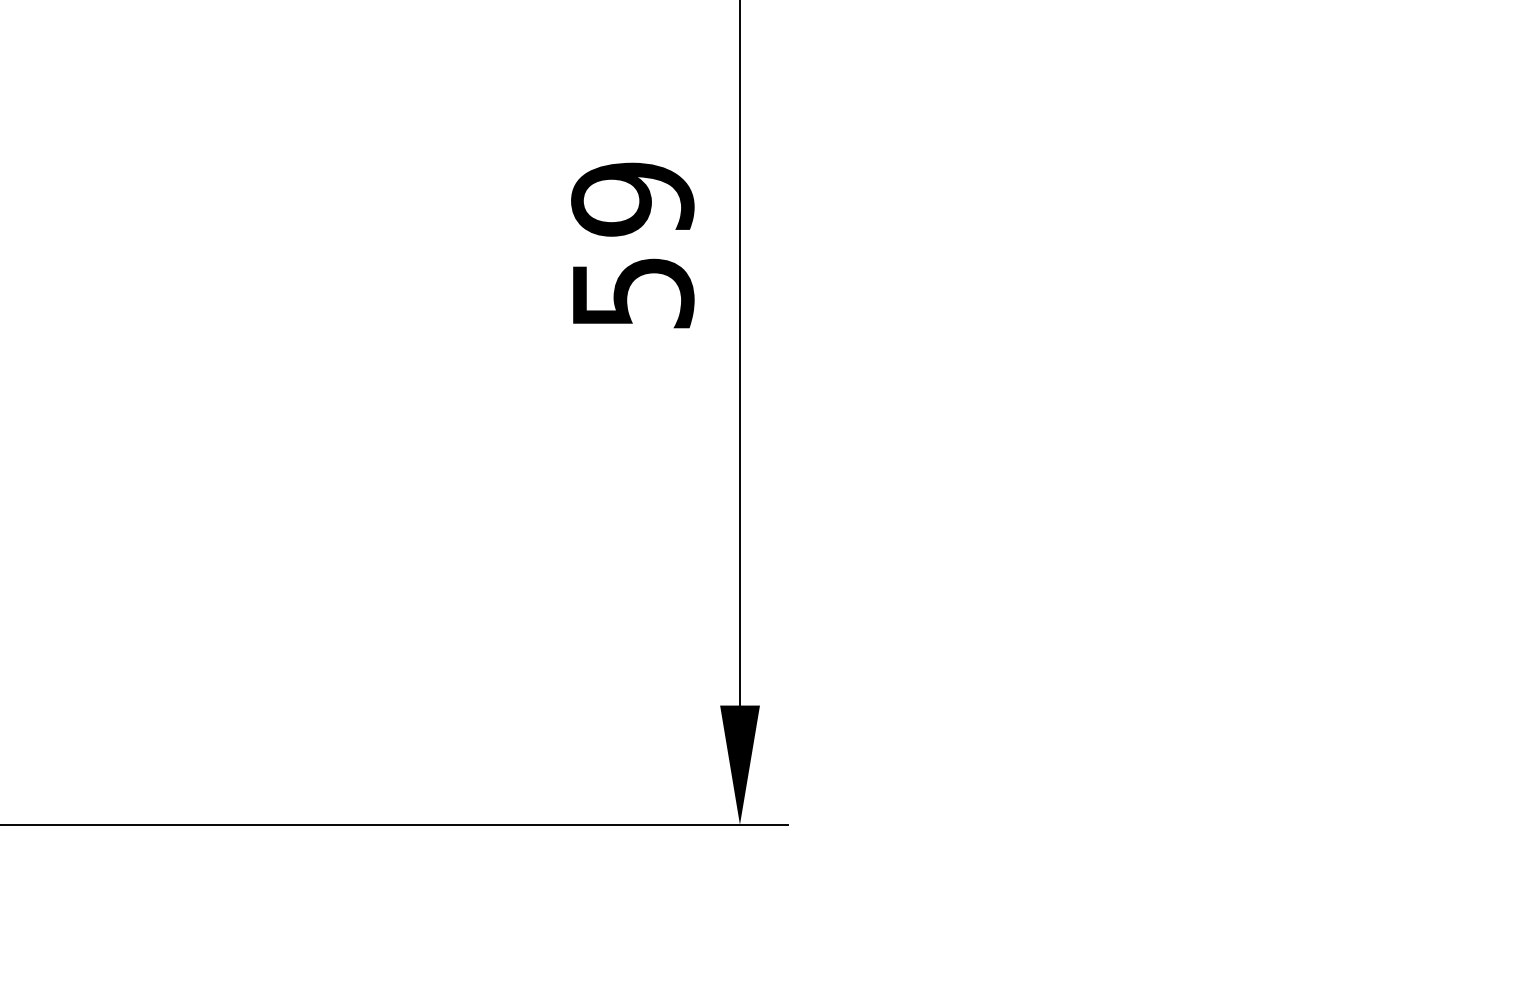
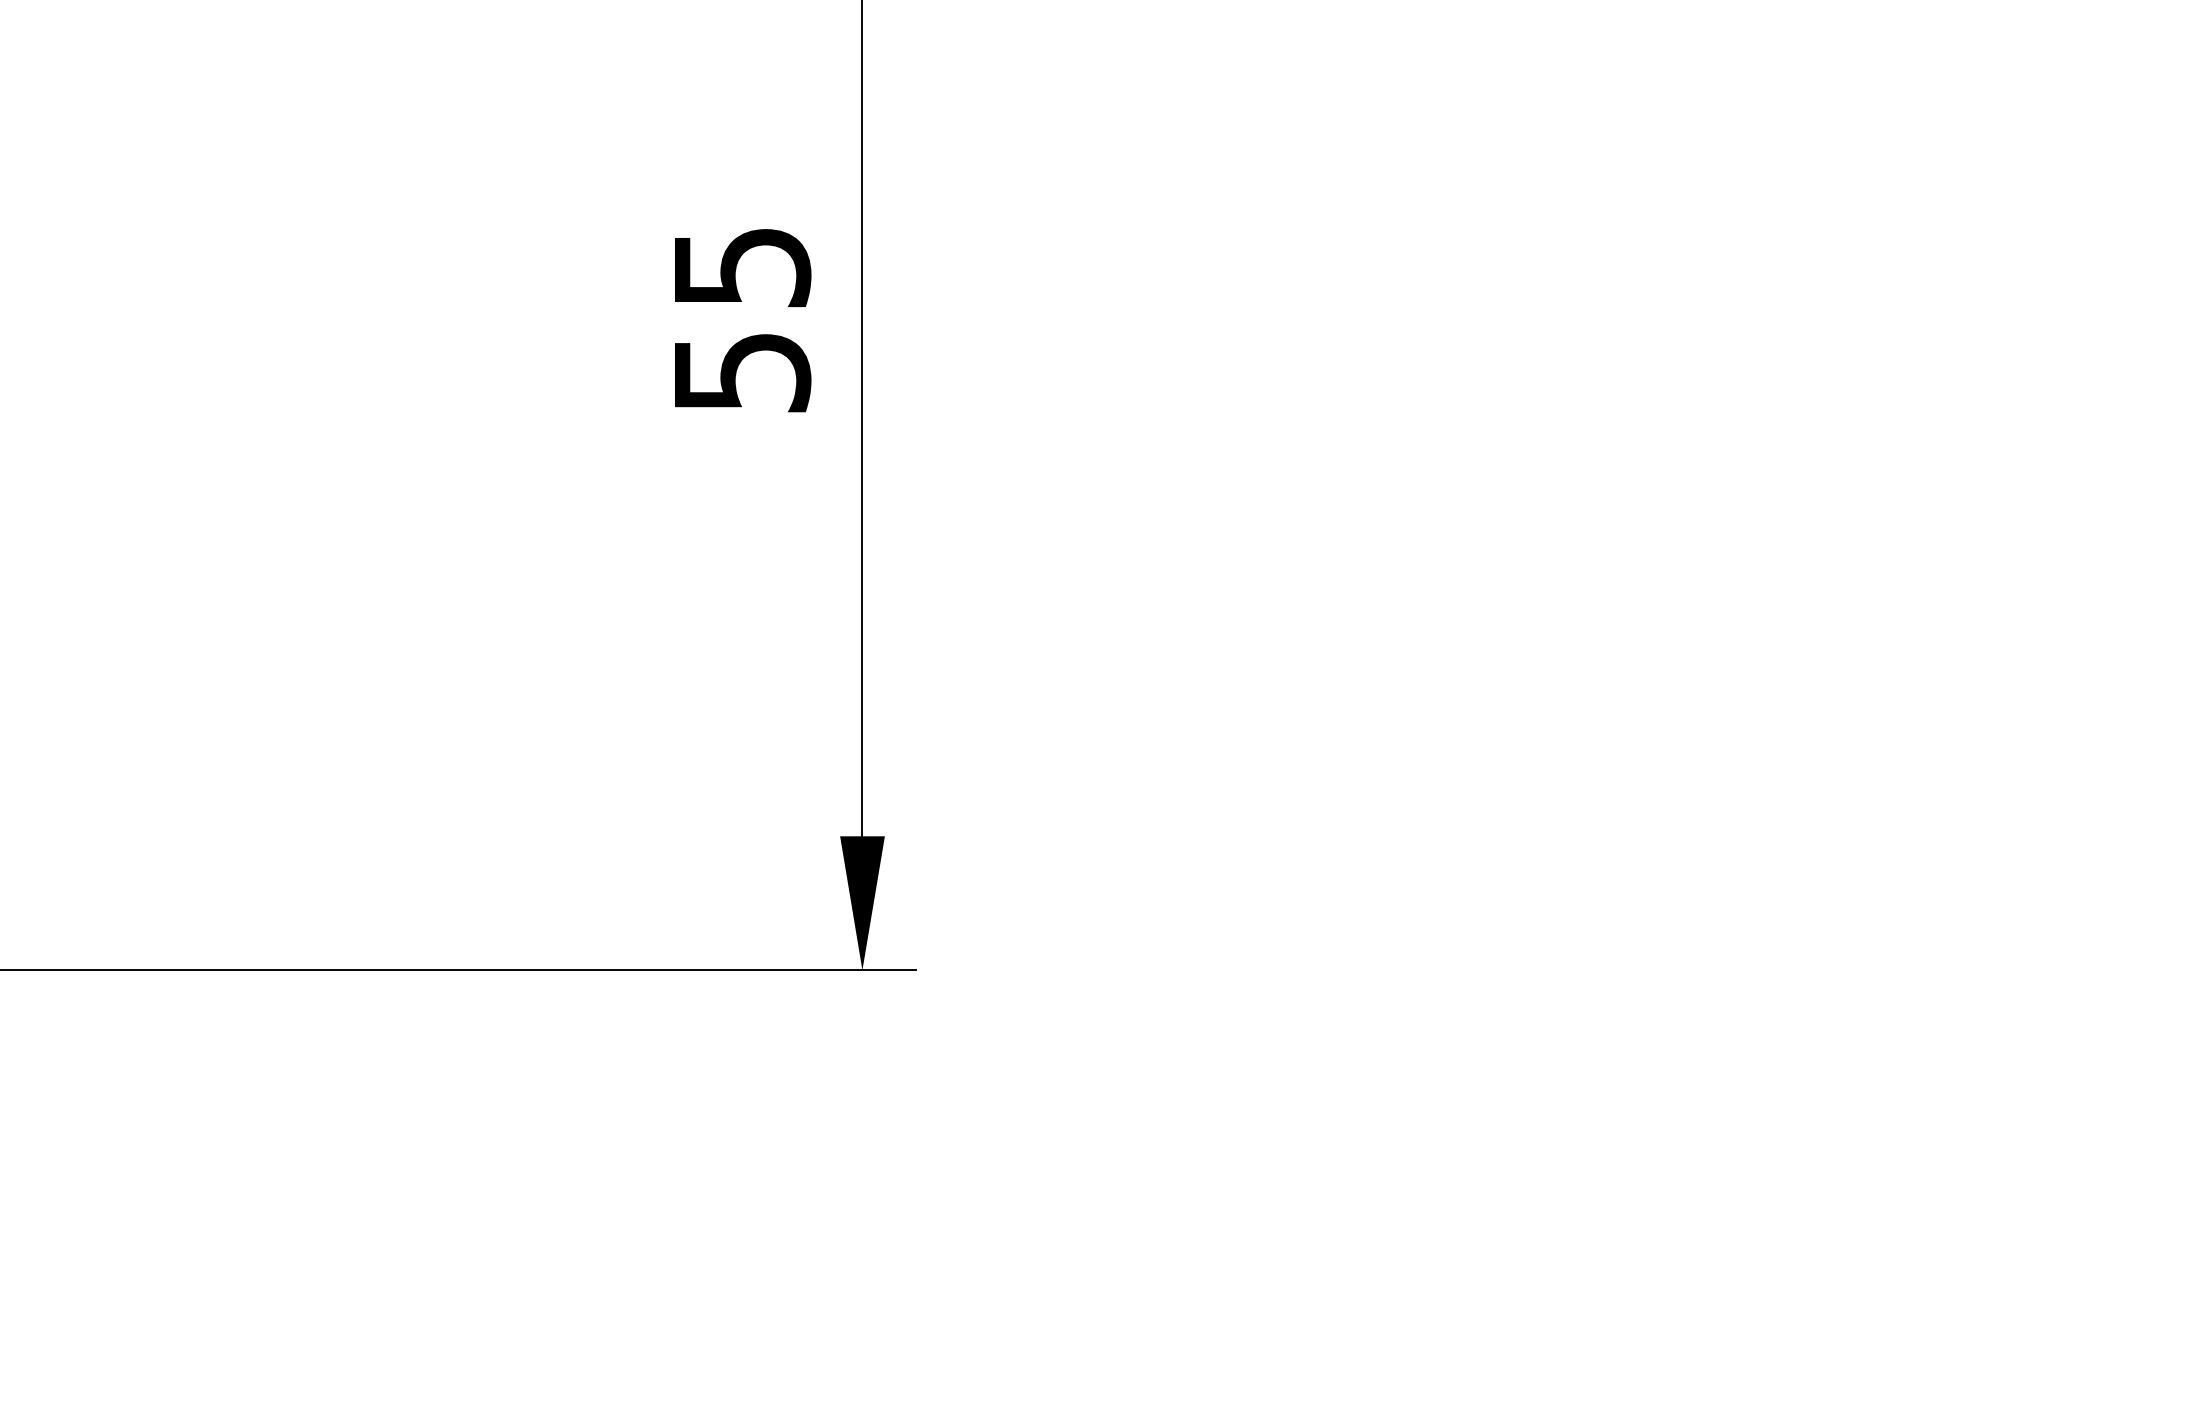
text: (632, 199) -> (741, 267), 59 -> 55

